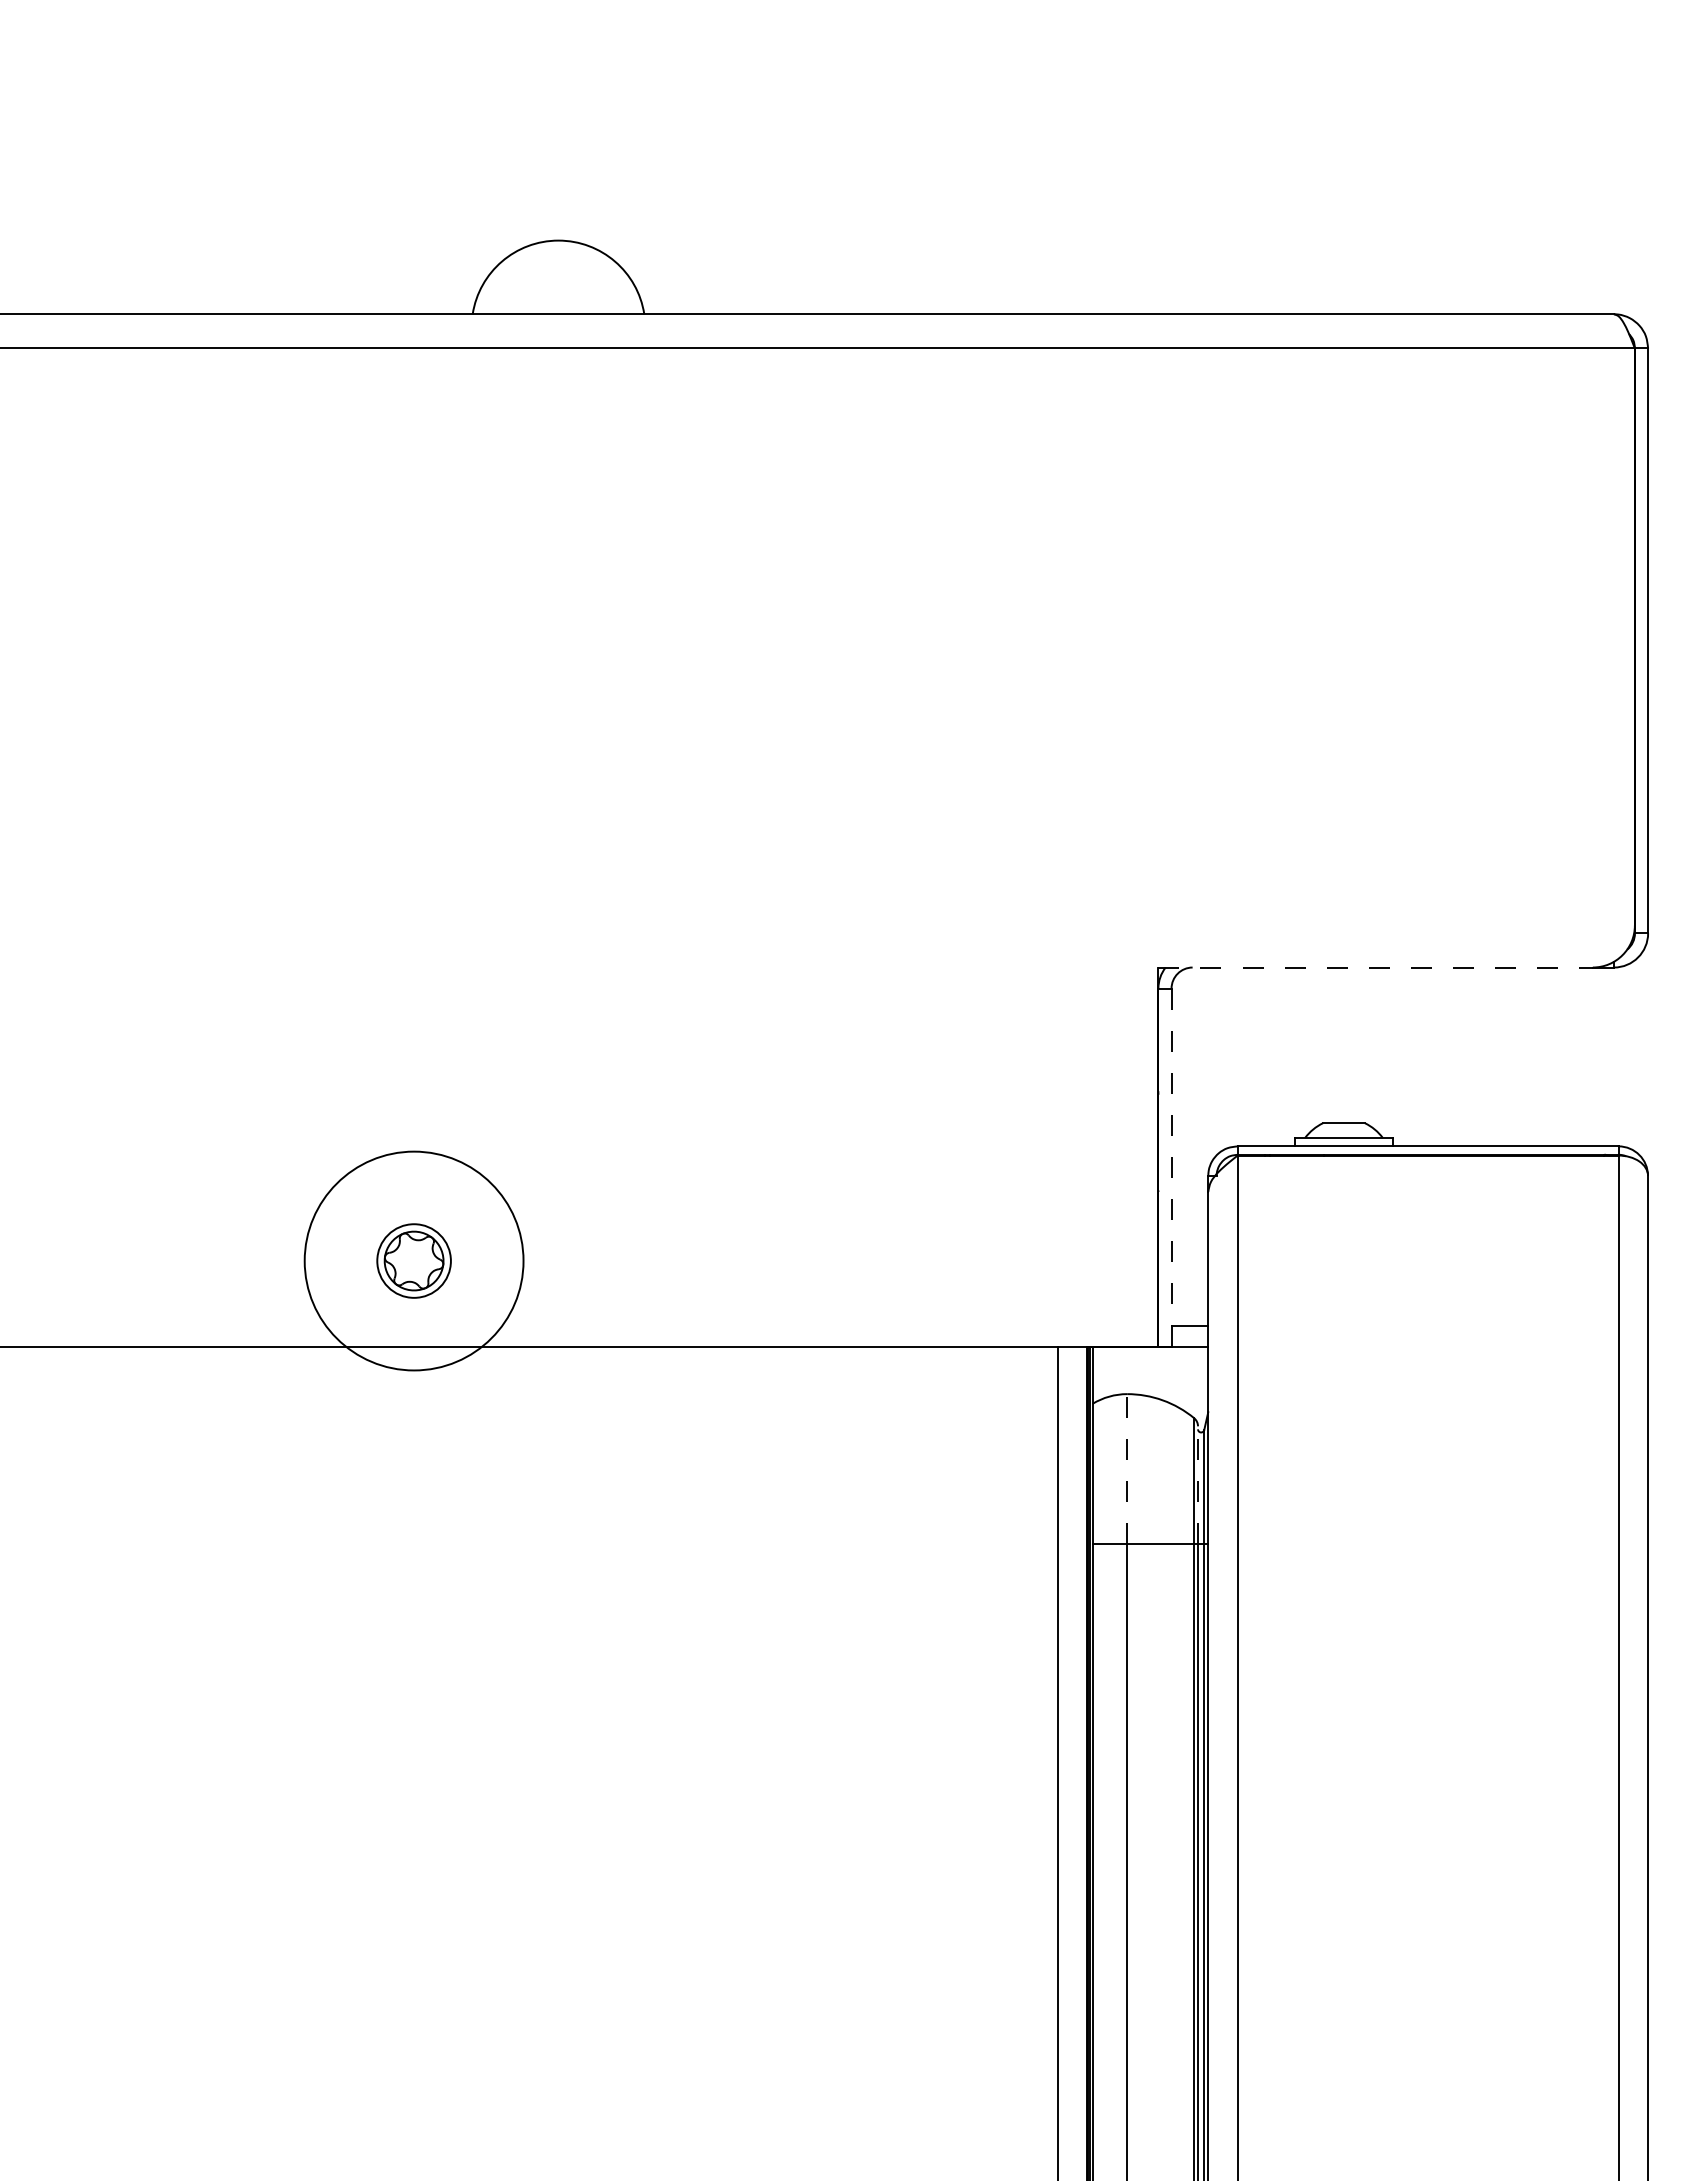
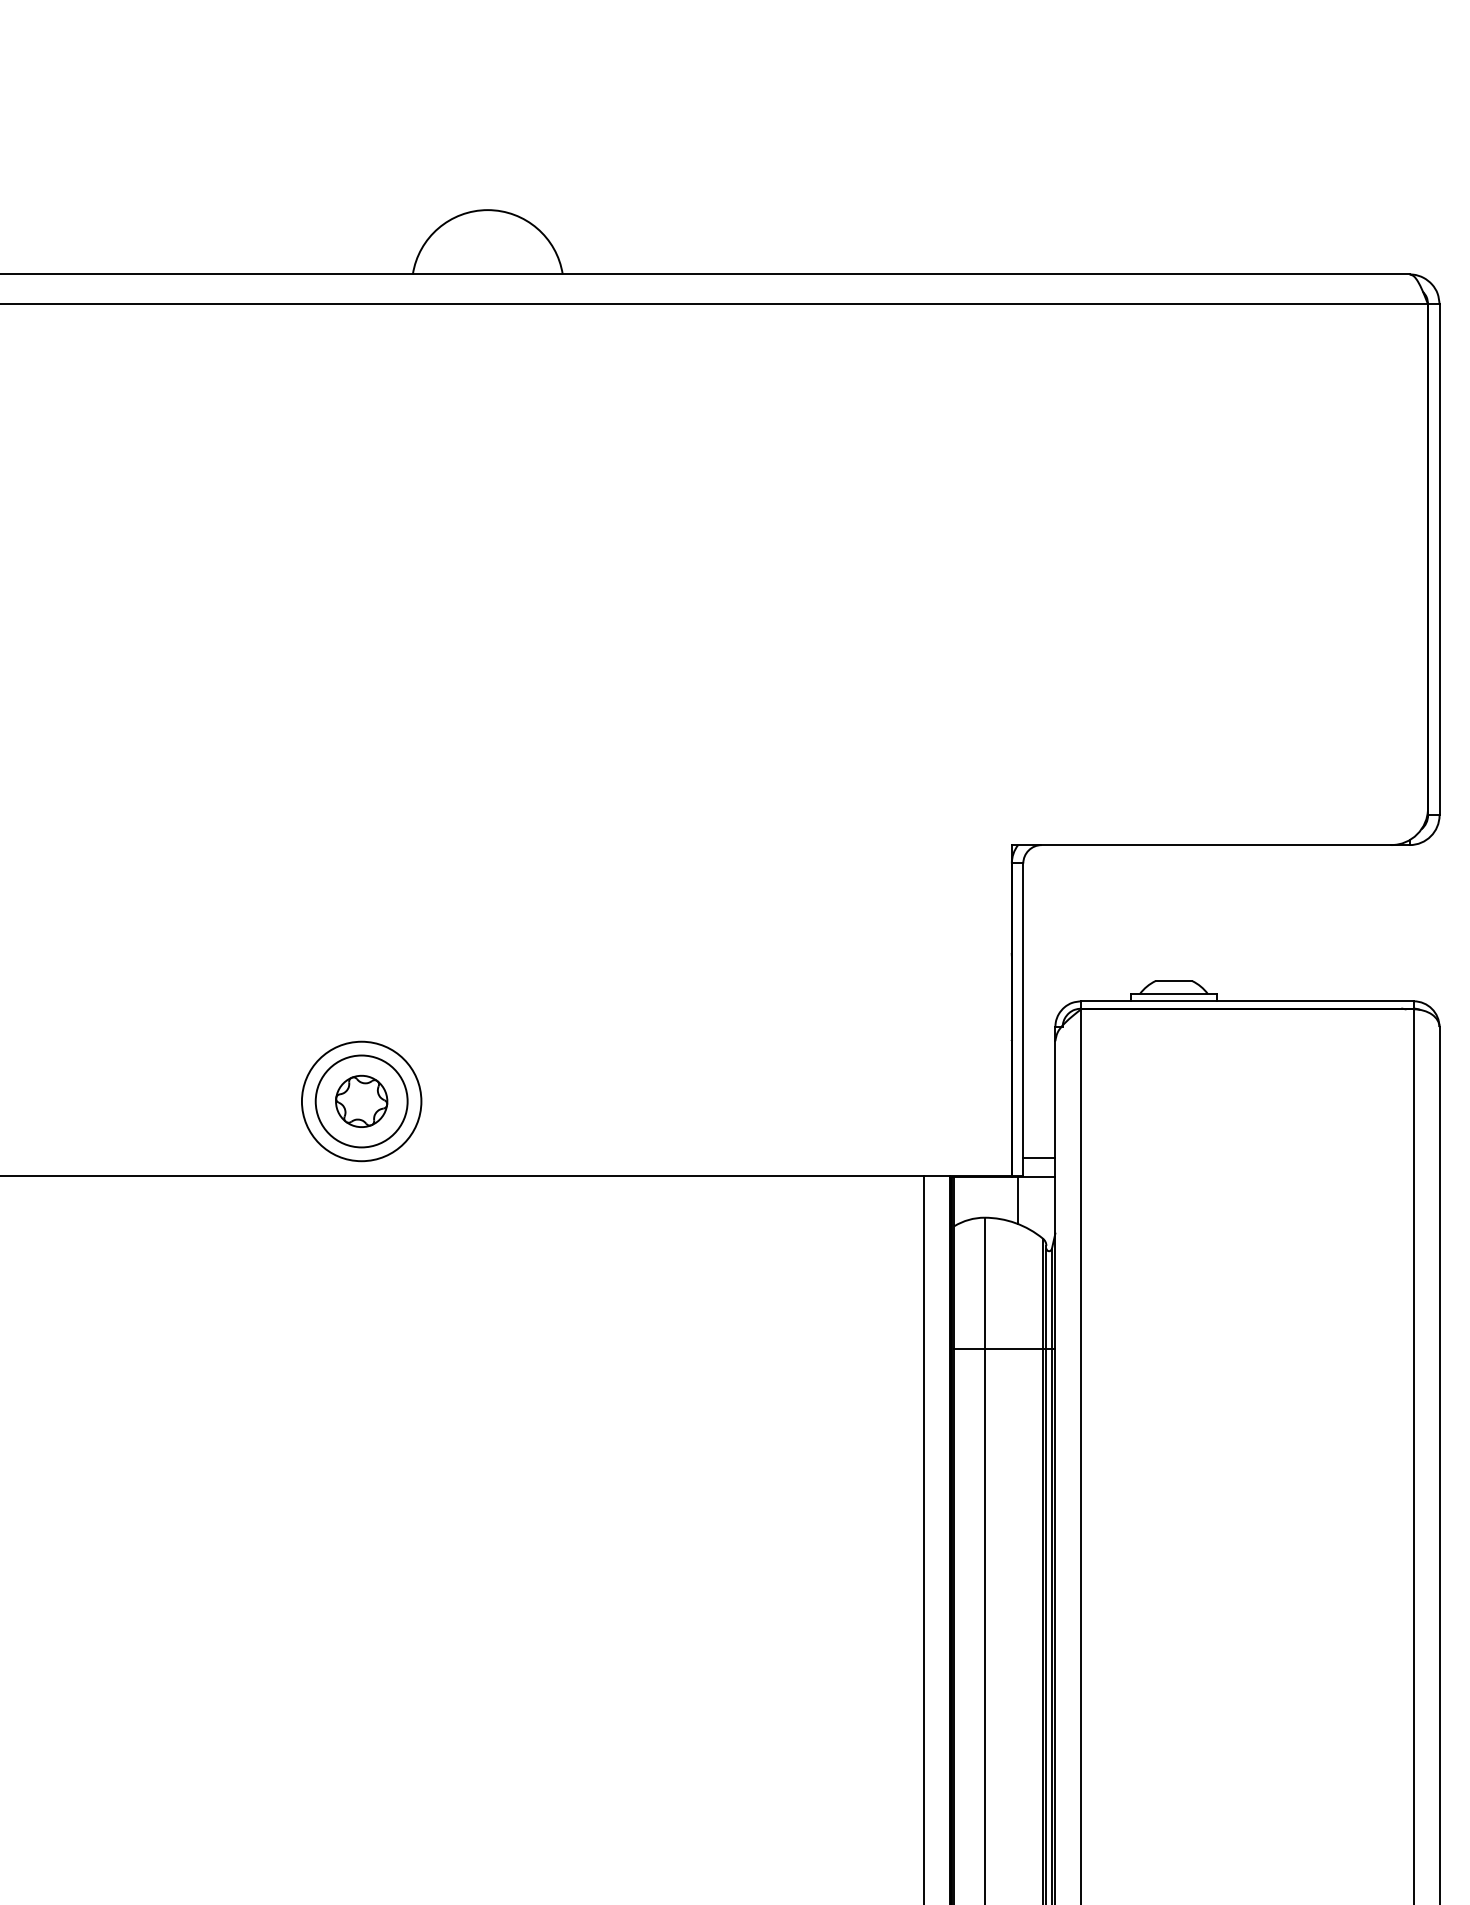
line: (1376, 967) -> (1202, 845), dashed -> solid
line: (1171, 1168) -> (1023, 1020), dashed -> solid
circle: (413, 1260) -> (361, 1100), size x0.62
circle: (413, 1260) -> (361, 1100), size x1.43
line: (1165, 1374) -> (1018, 1200), added
line: (1127, 1469) -> (984, 1283), dashed -> solid
line: (1198, 1485) -> (1046, 1297), dashed -> solid

